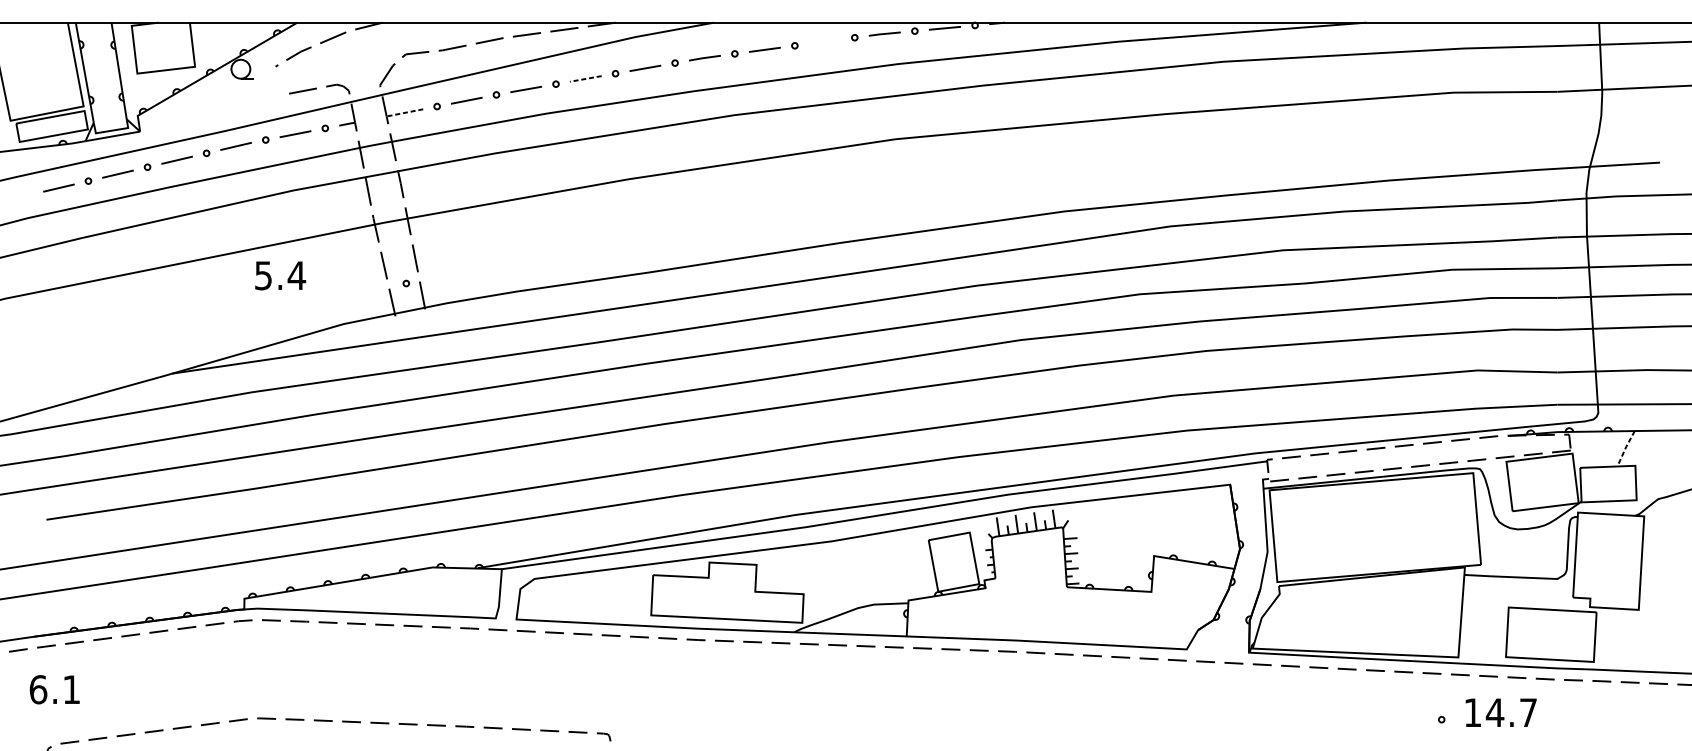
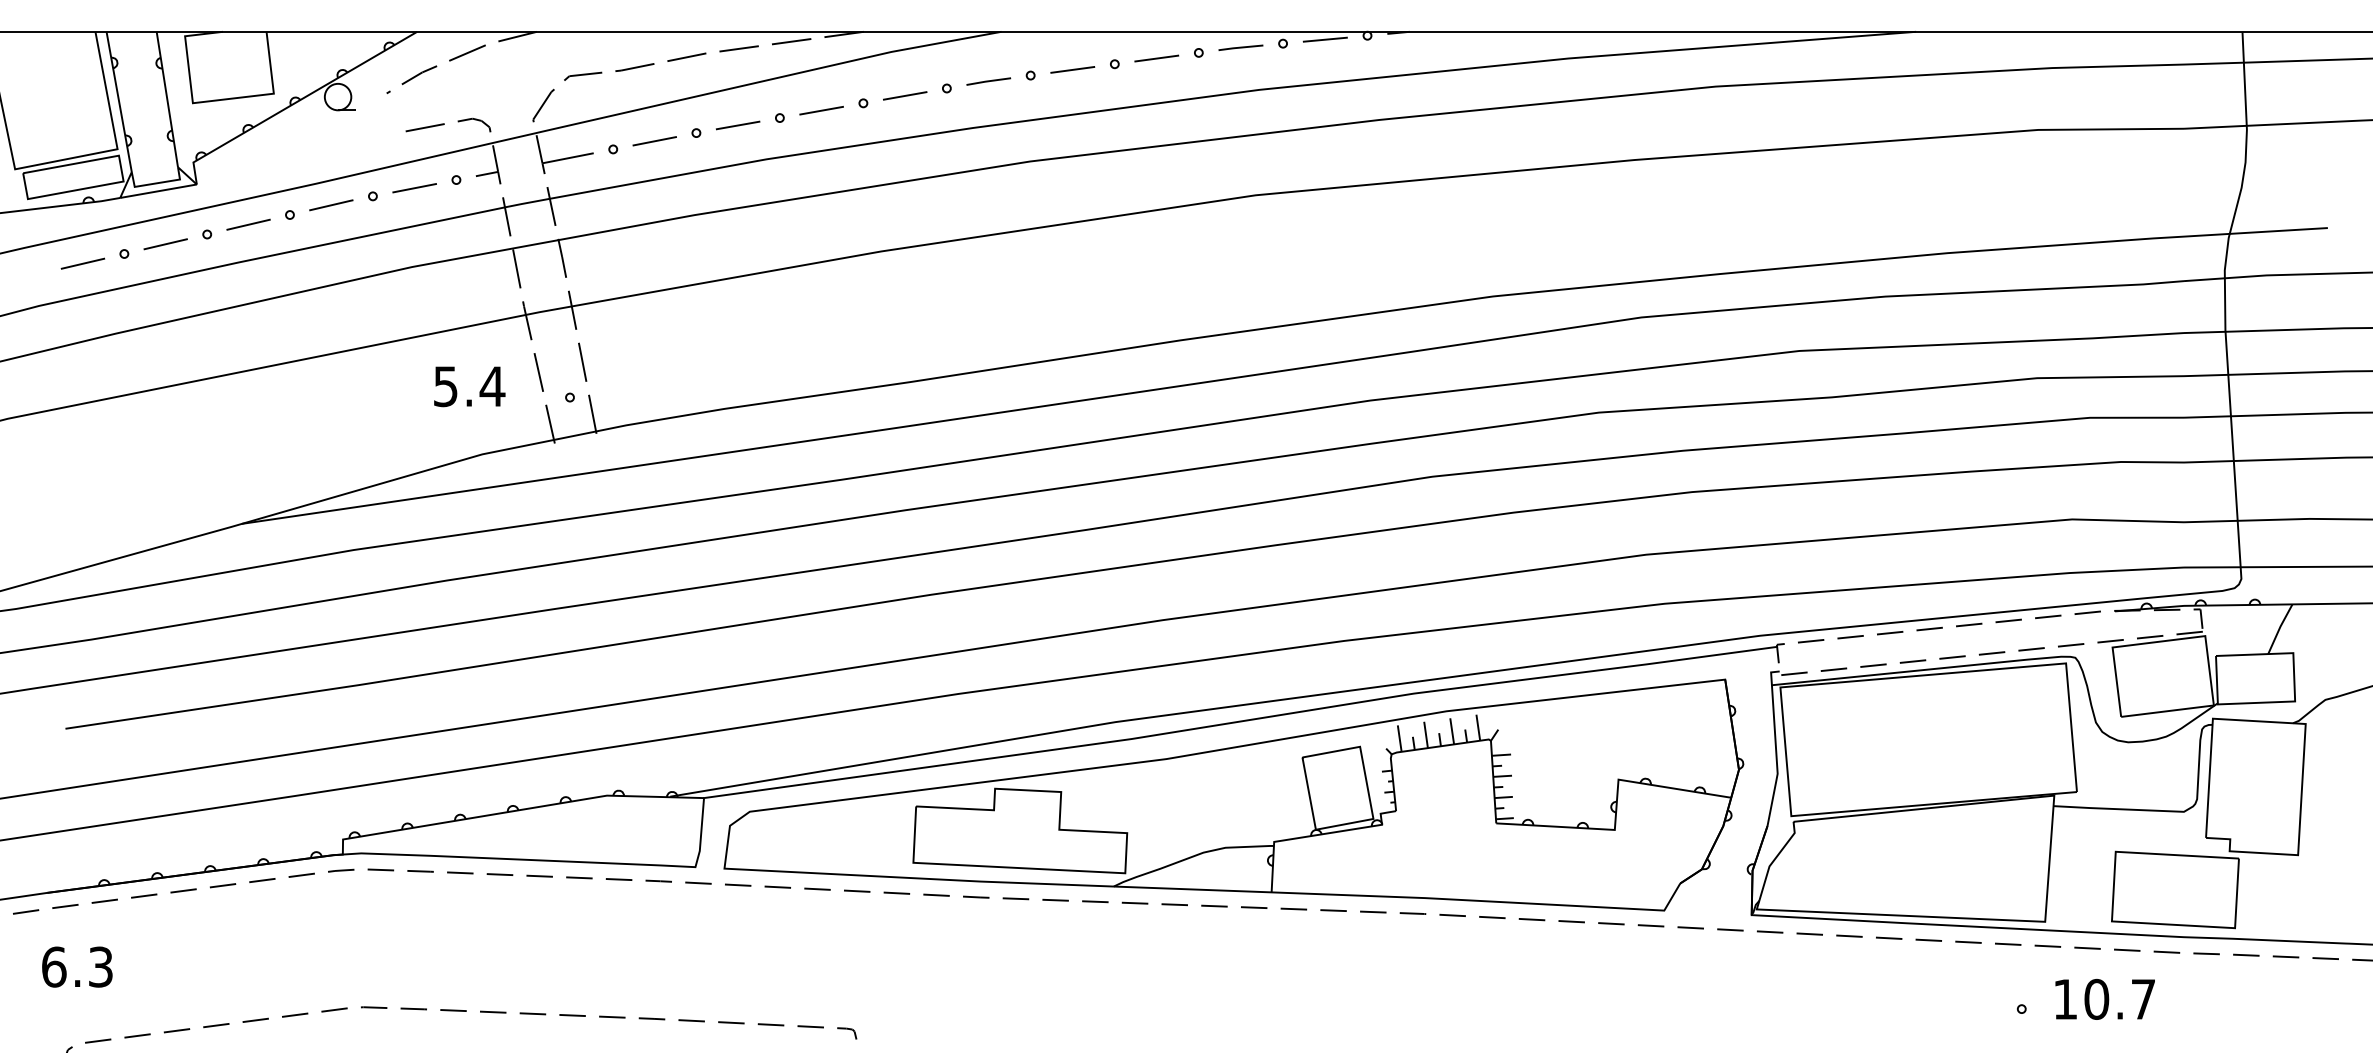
line: (824, 41) -> (1156, 58), added
line: (585, 78) -> (821, 110), dashed -> solid
line: (404, 113) -> (567, 158), dashed -> solid
text: (280, 275) -> (469, 386), moved
line: (1625, 448) -> (2279, 628), dashed -> solid
text: (71, 689) -> (100, 966), 6.1 -> 6.3
text: (1495, 712) -> (2096, 998), 14.7 -> 10.7

